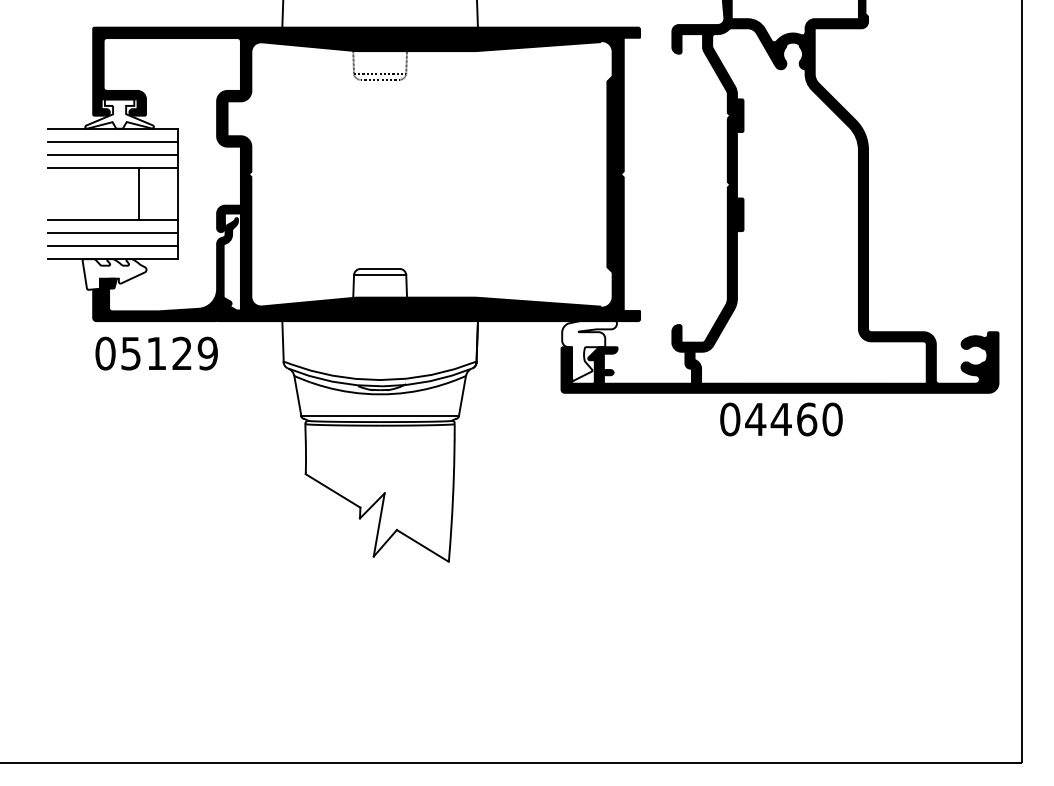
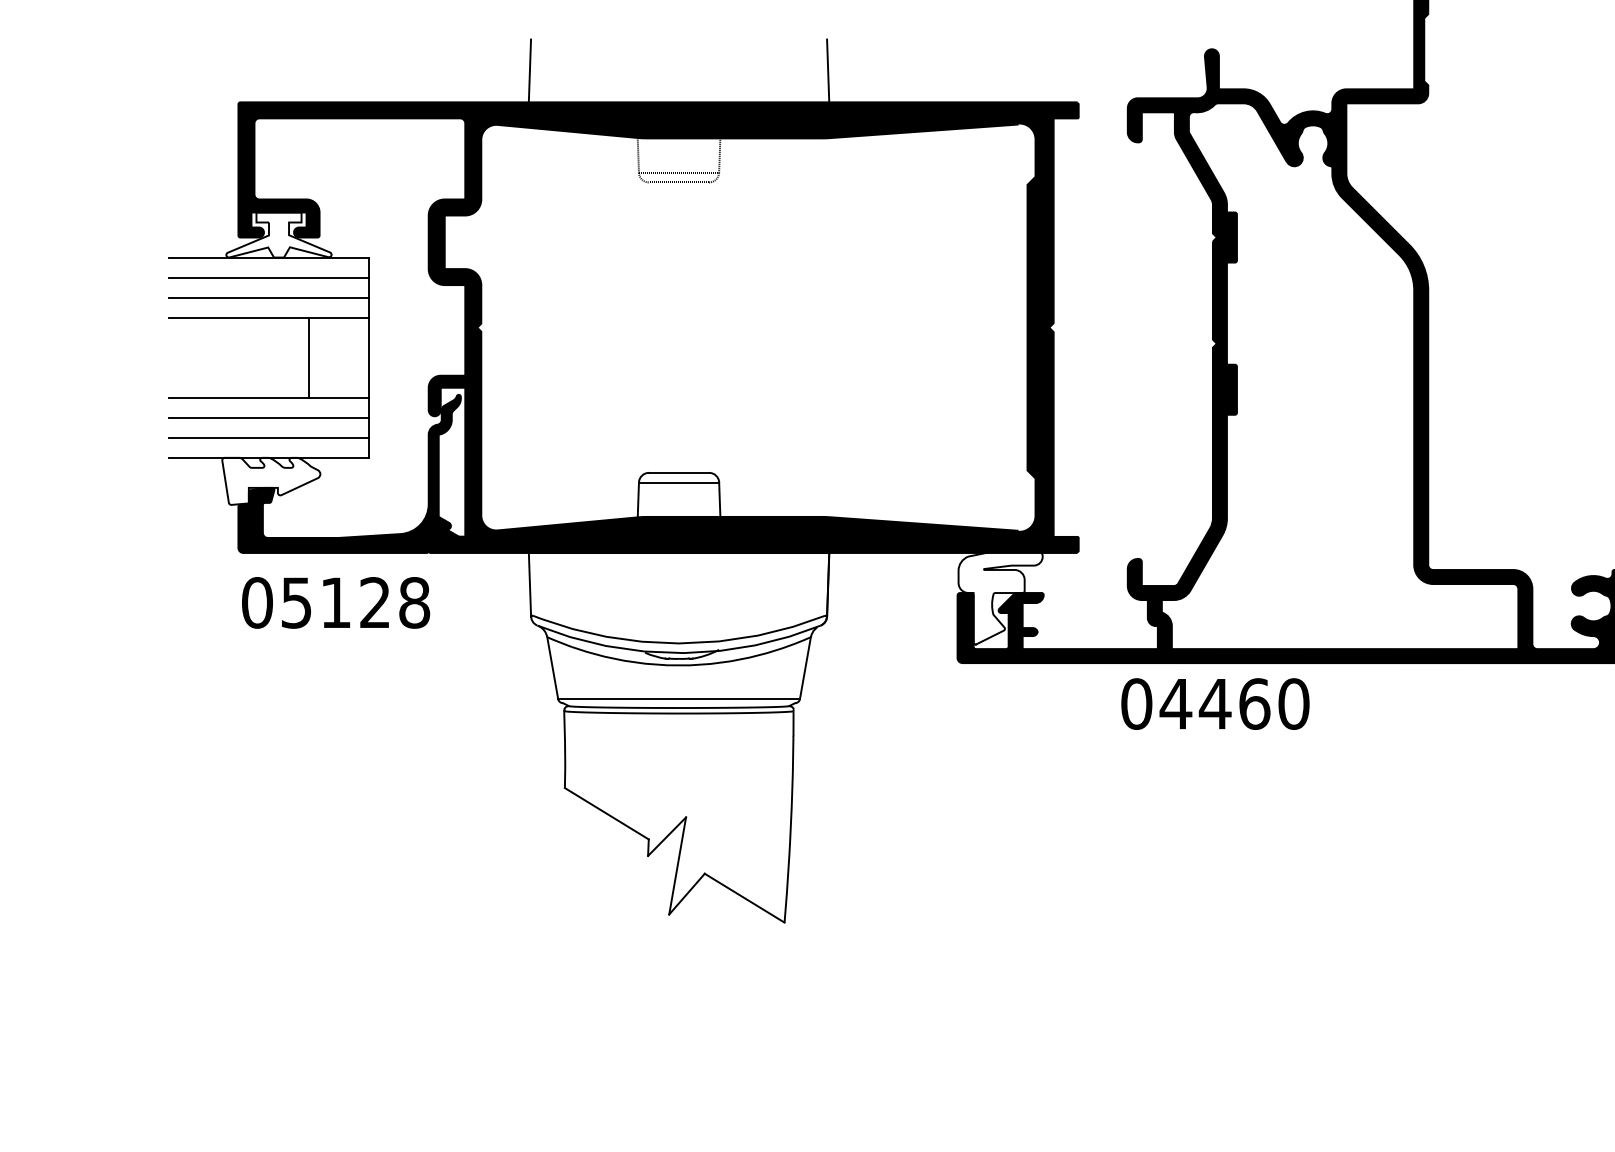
text: (207, 353) -> (413, 602), 05129 -> 05128
text: (781, 419) -> (1215, 704), moved

